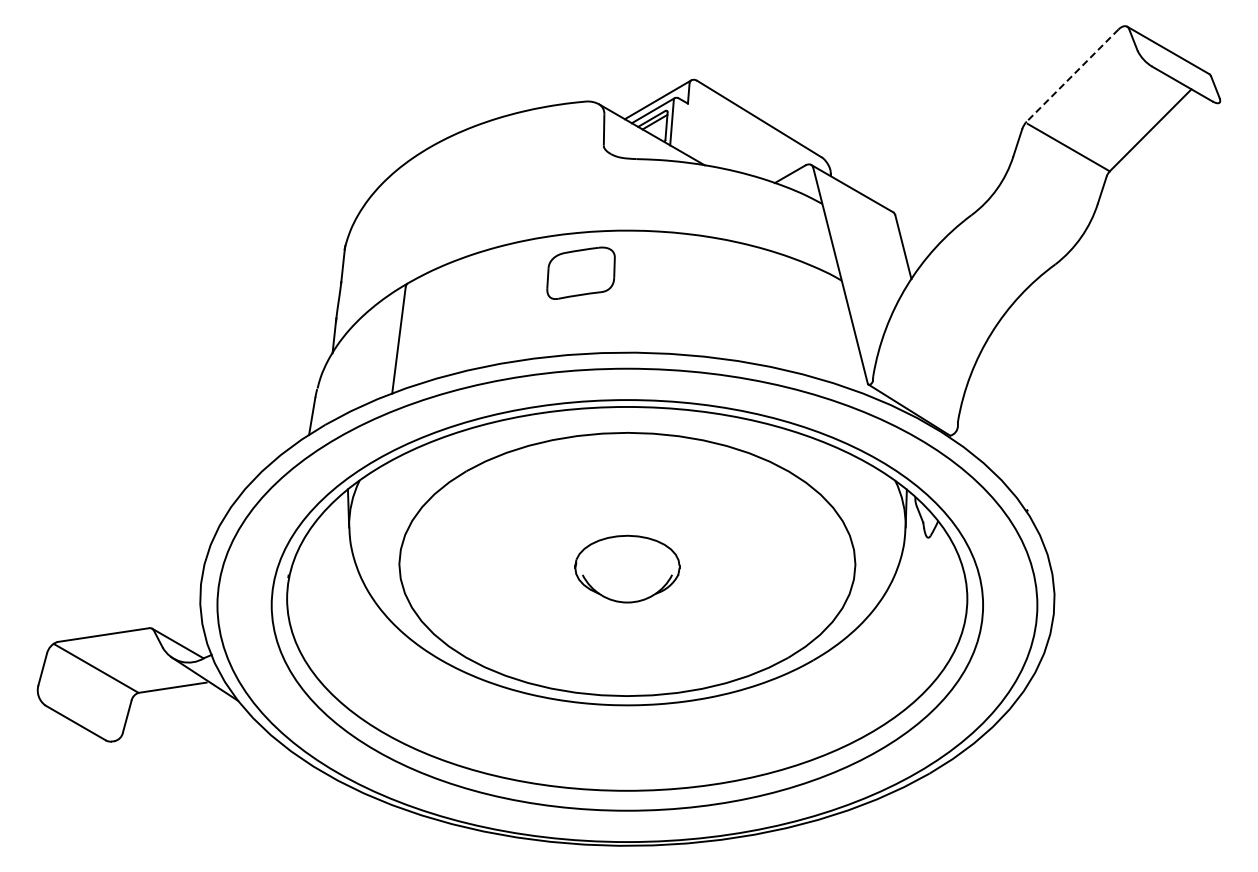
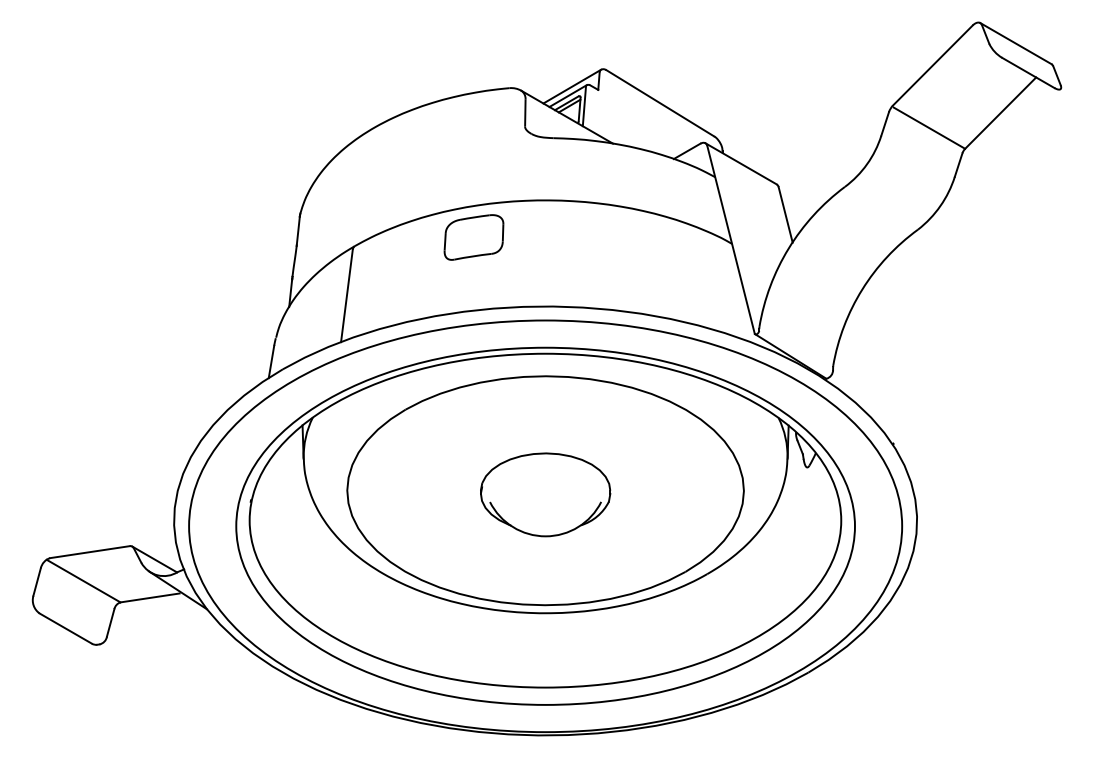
line: (1072, 75) -> (932, 65), dashed -> solid
part: (580, 272) -> (473, 236), moved
part: (627, 568) -> (545, 494), size x1.43

